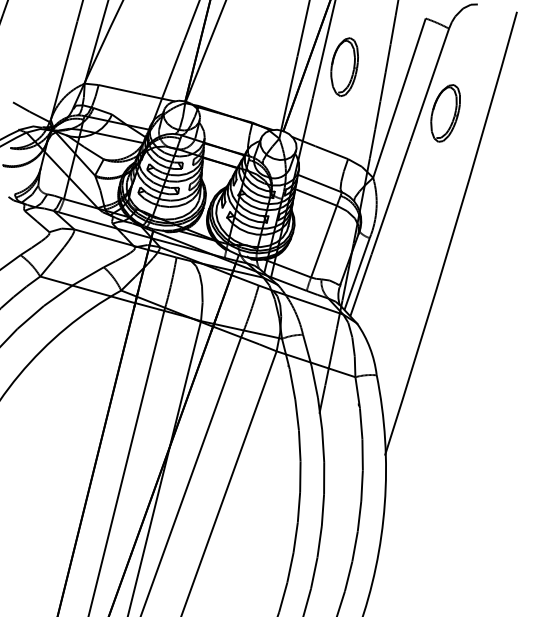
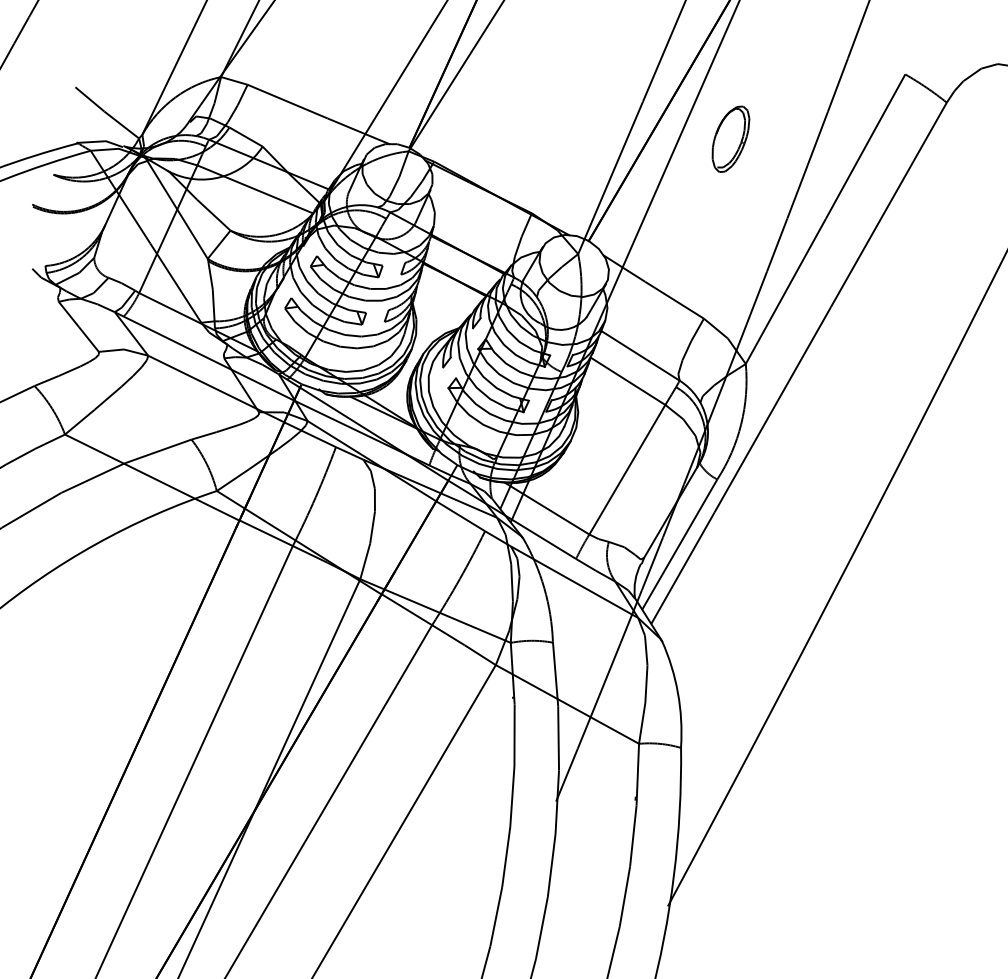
part: (344, 66) -> (730, 137), size x0.6
part: (445, 113) -> (909, 265), removed

